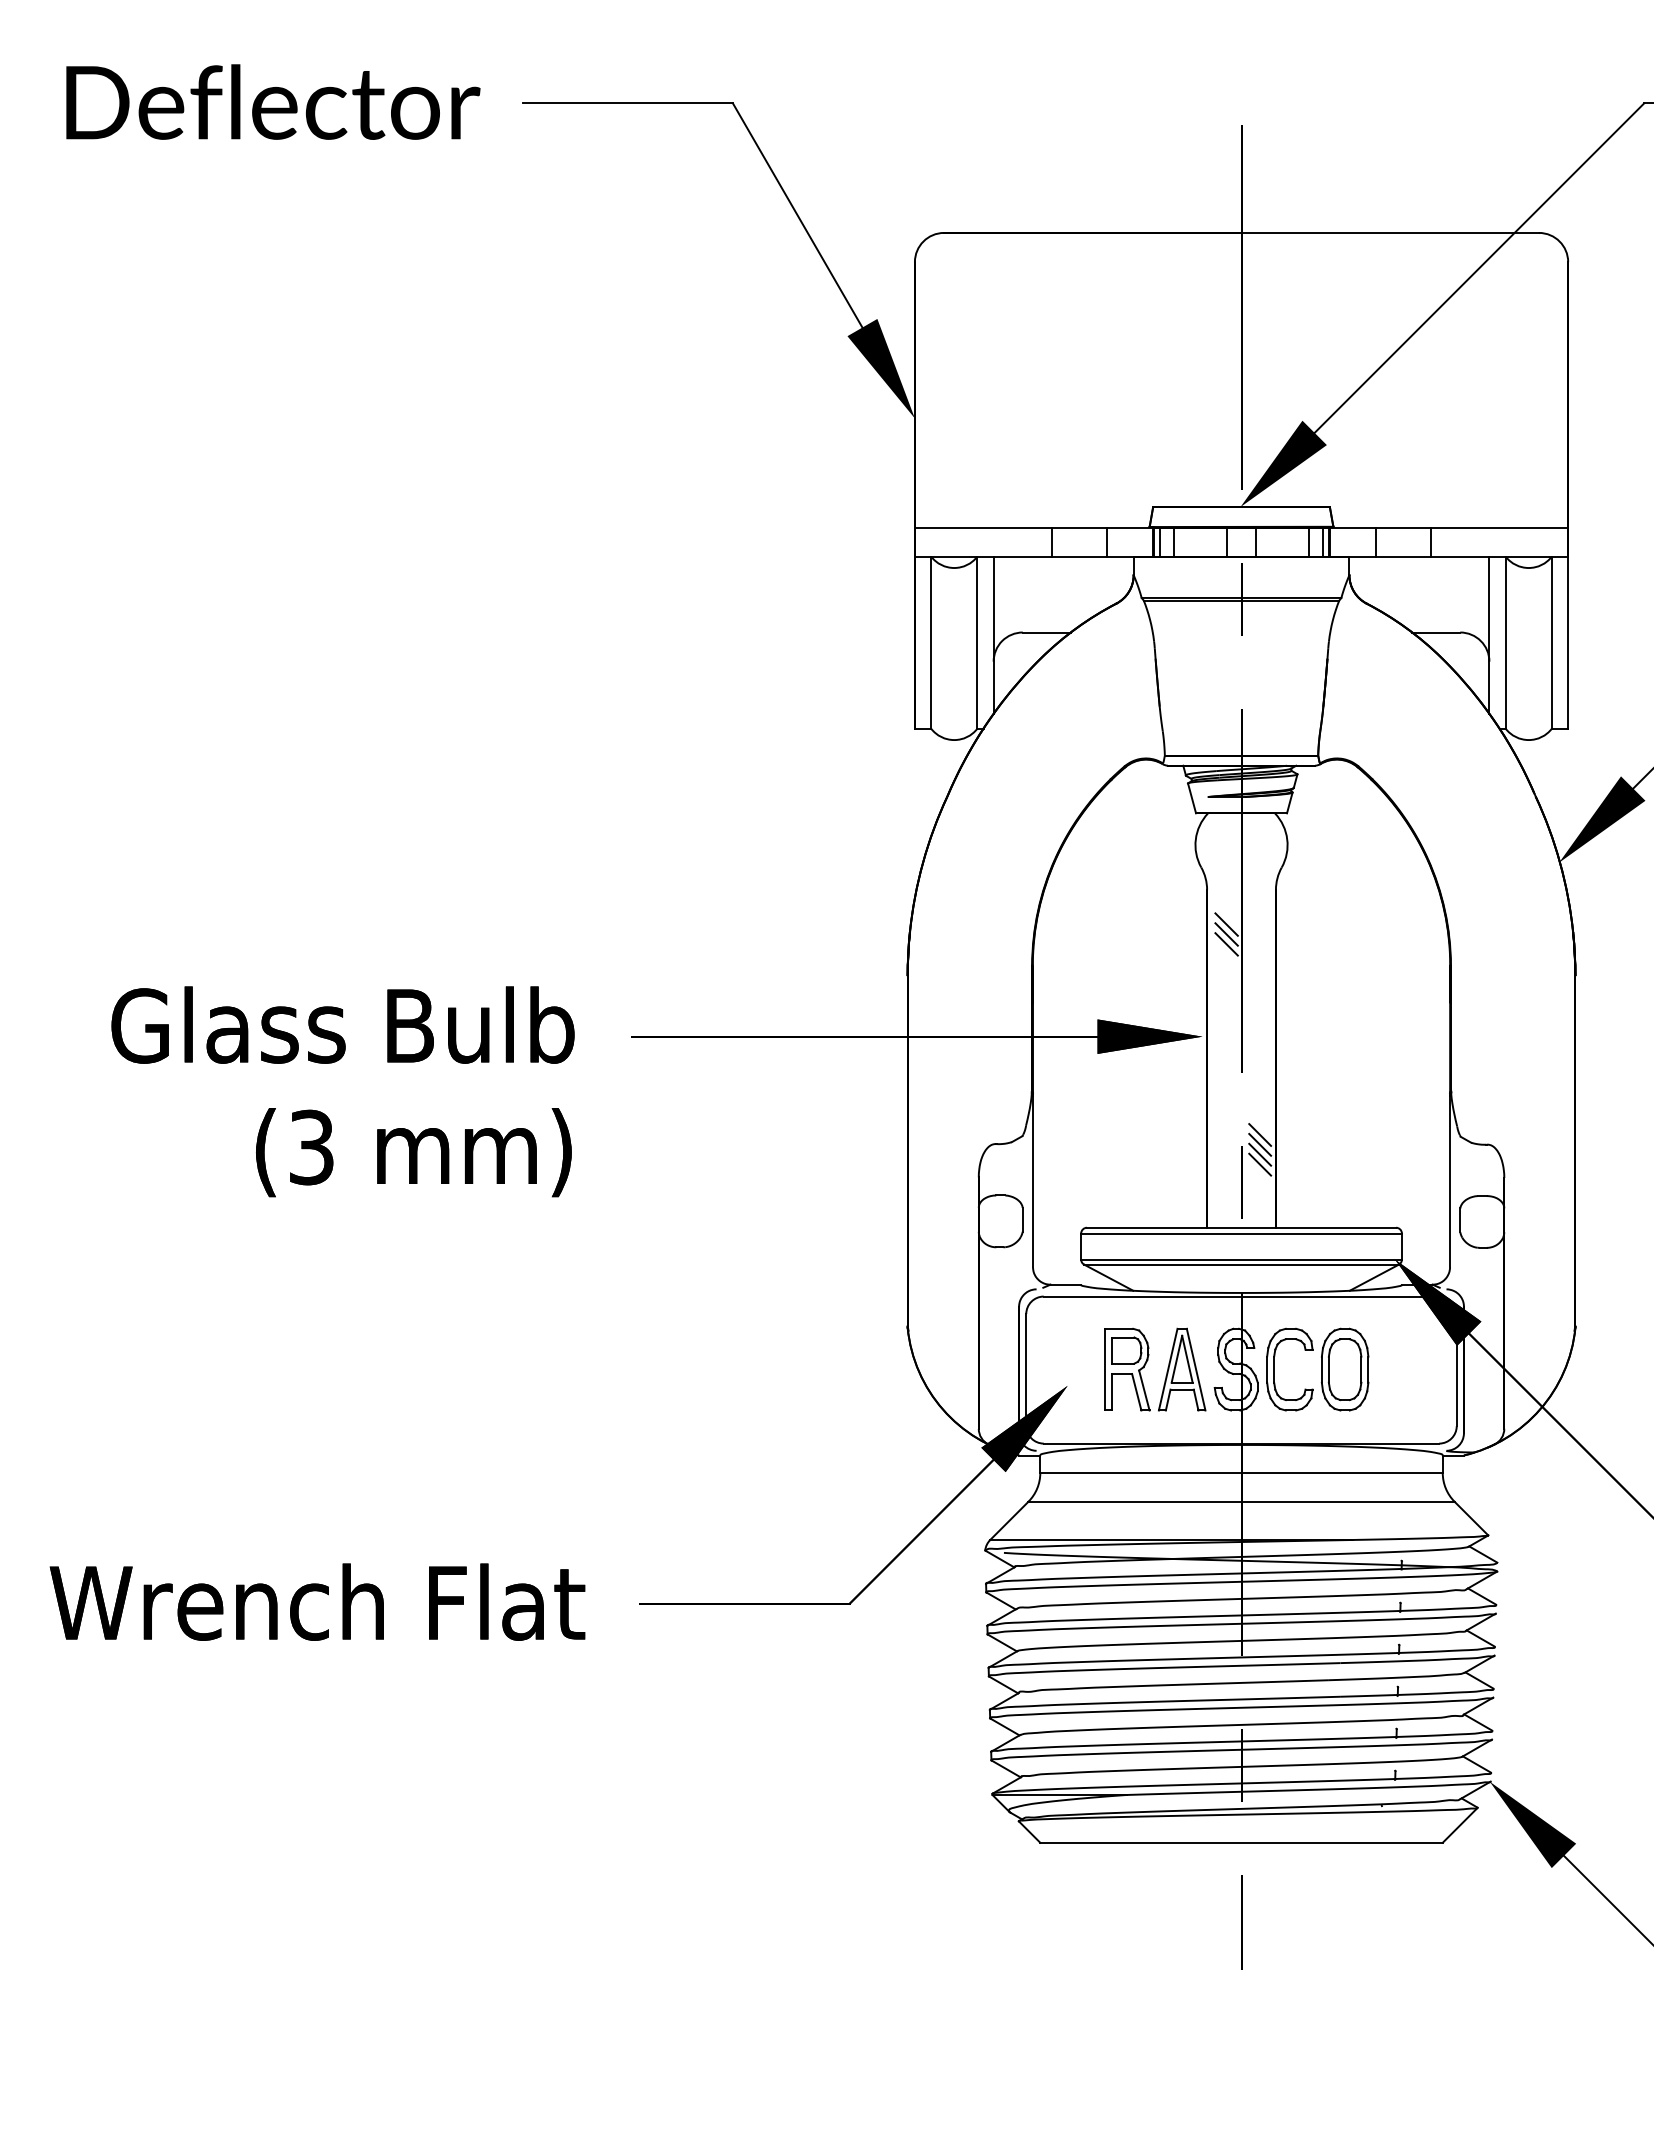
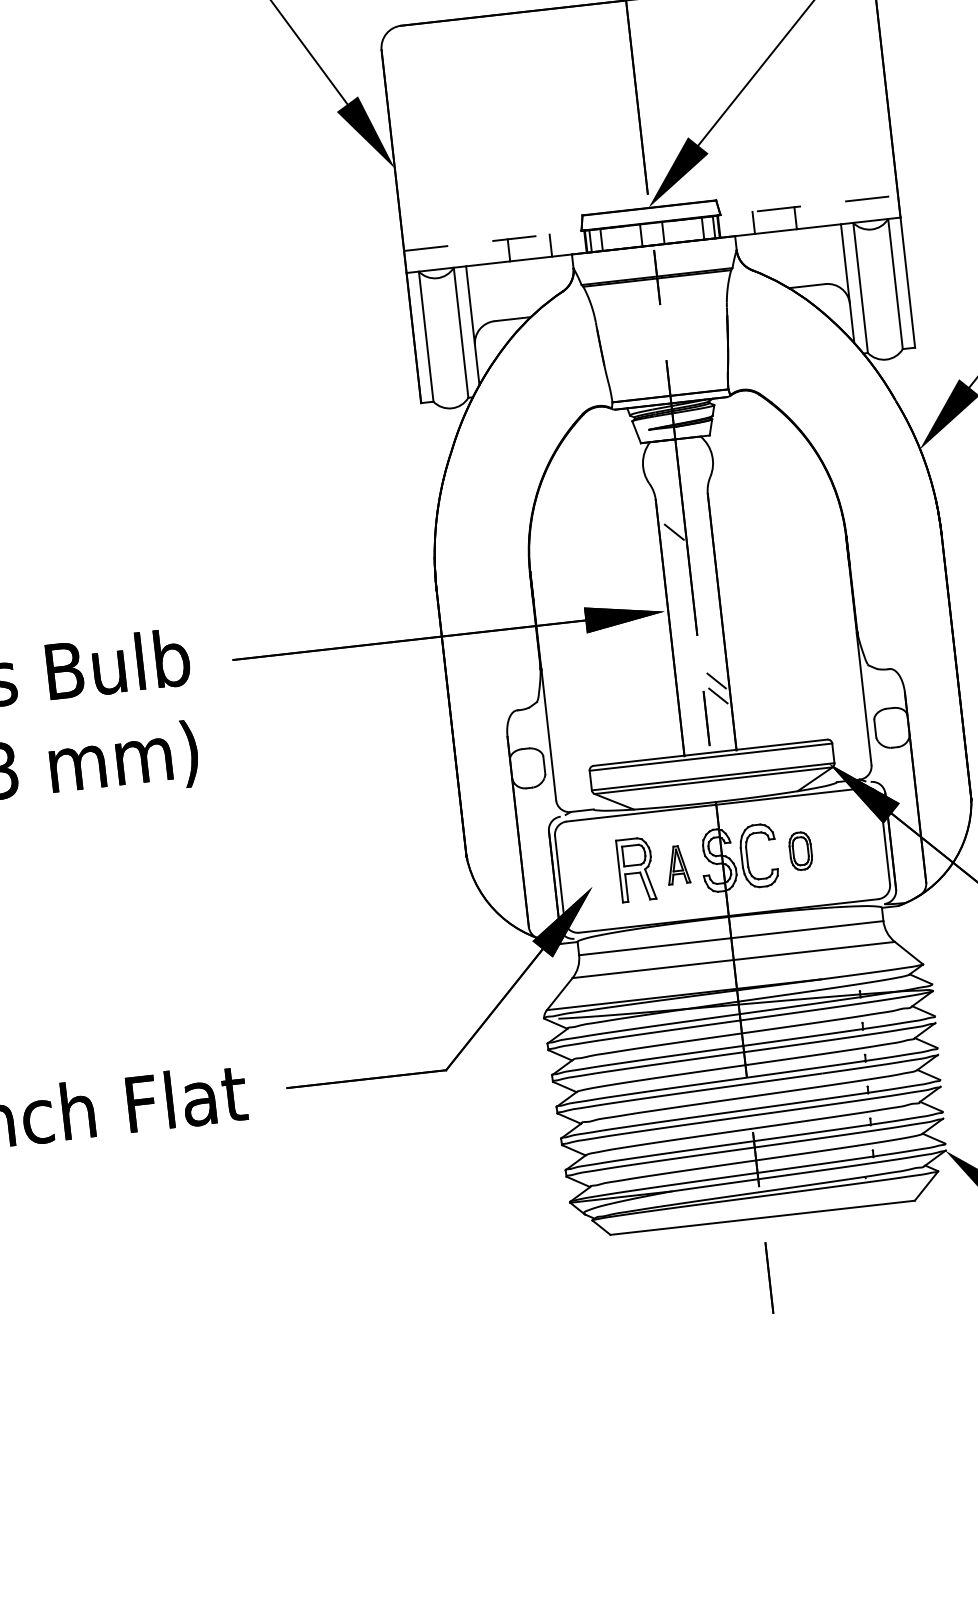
line: (1241, 527) -> (651, 223), solid -> dashed
line: (1226, 924) -> (673, 524), removed
line: (1226, 944) -> (675, 539), removed
line: (1260, 1144) -> (717, 688), removed
line: (1260, 1164) -> (719, 703), removed
part: (1182, 1369) -> (677, 864), size x0.6
part: (1344, 1369) -> (800, 851), size x0.6

